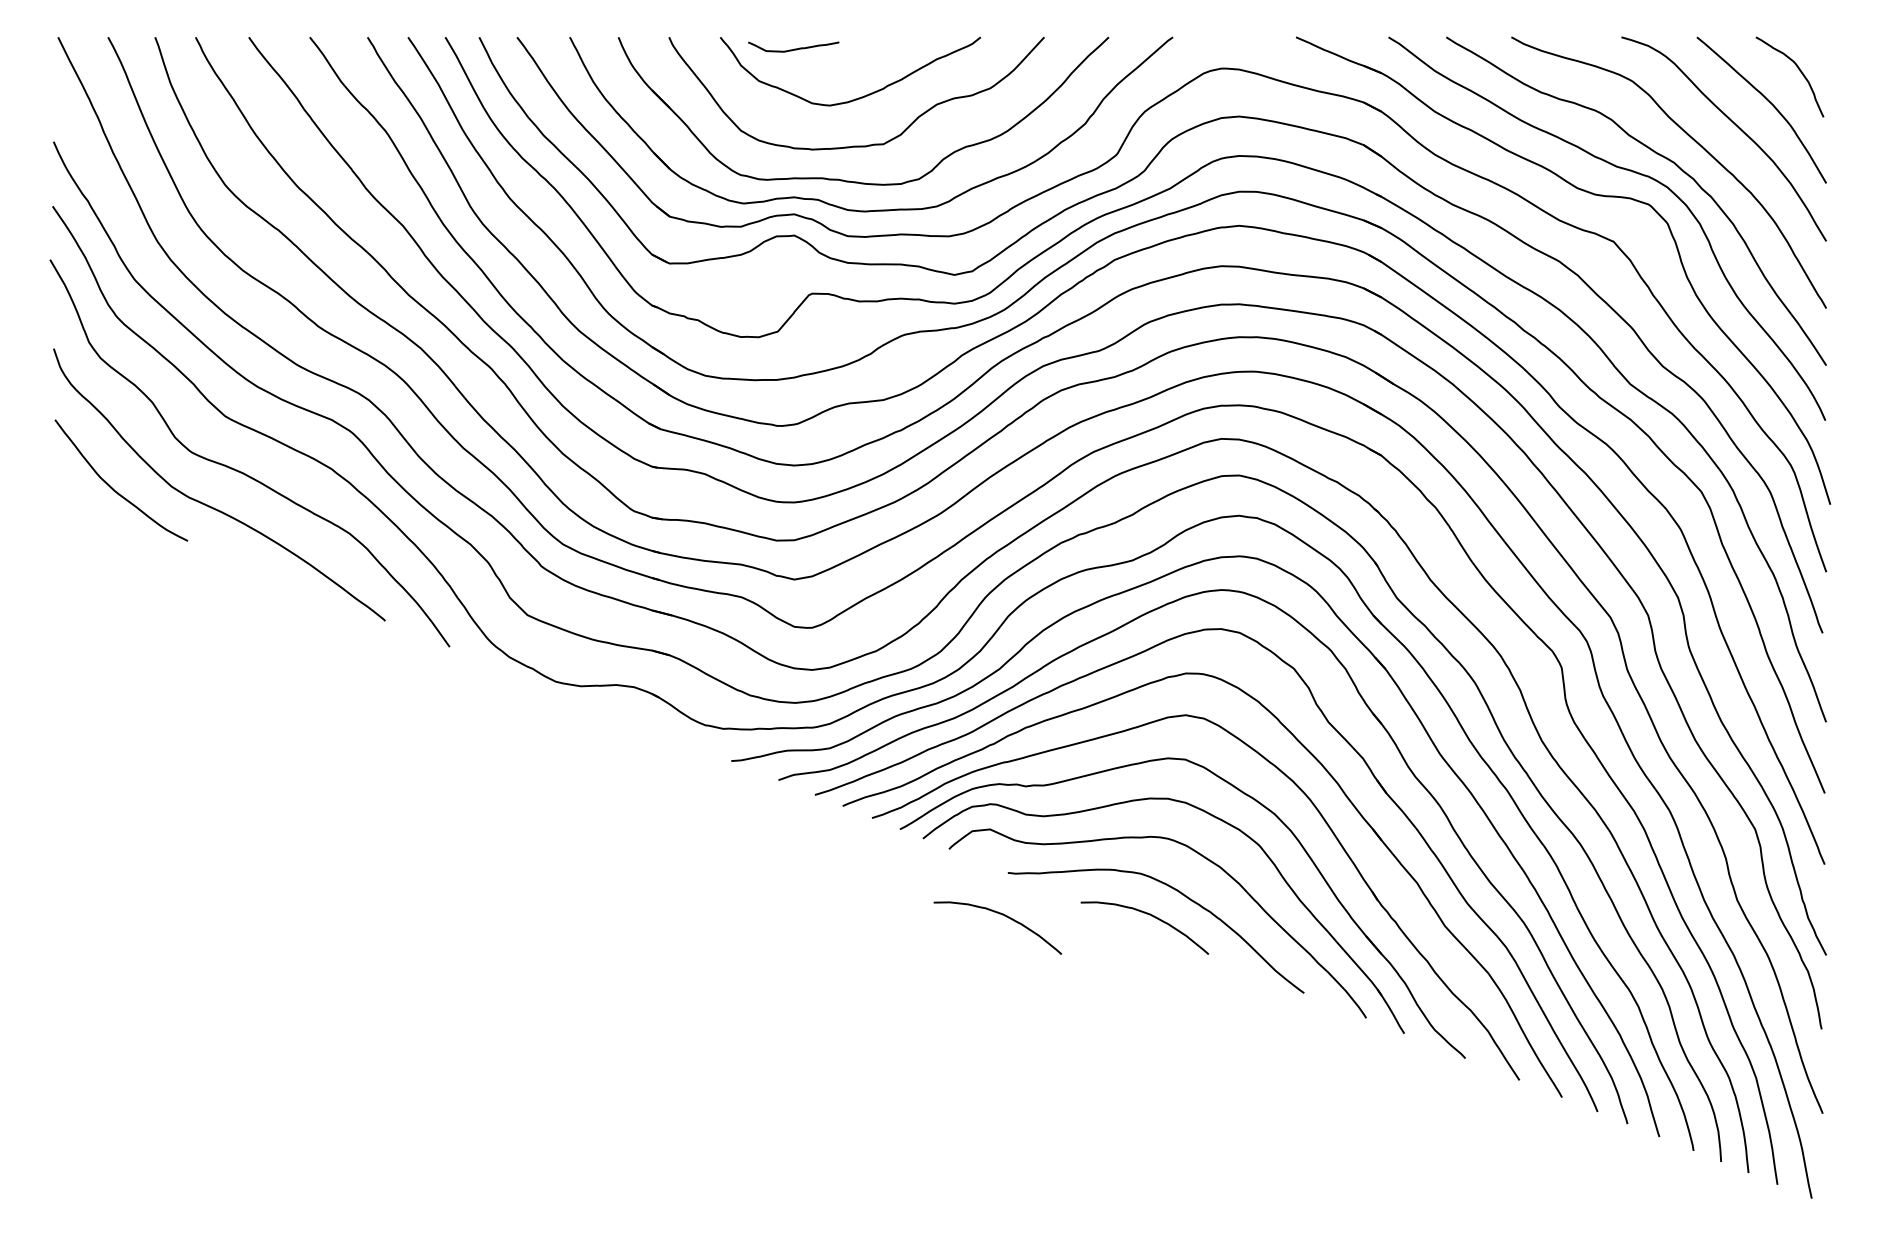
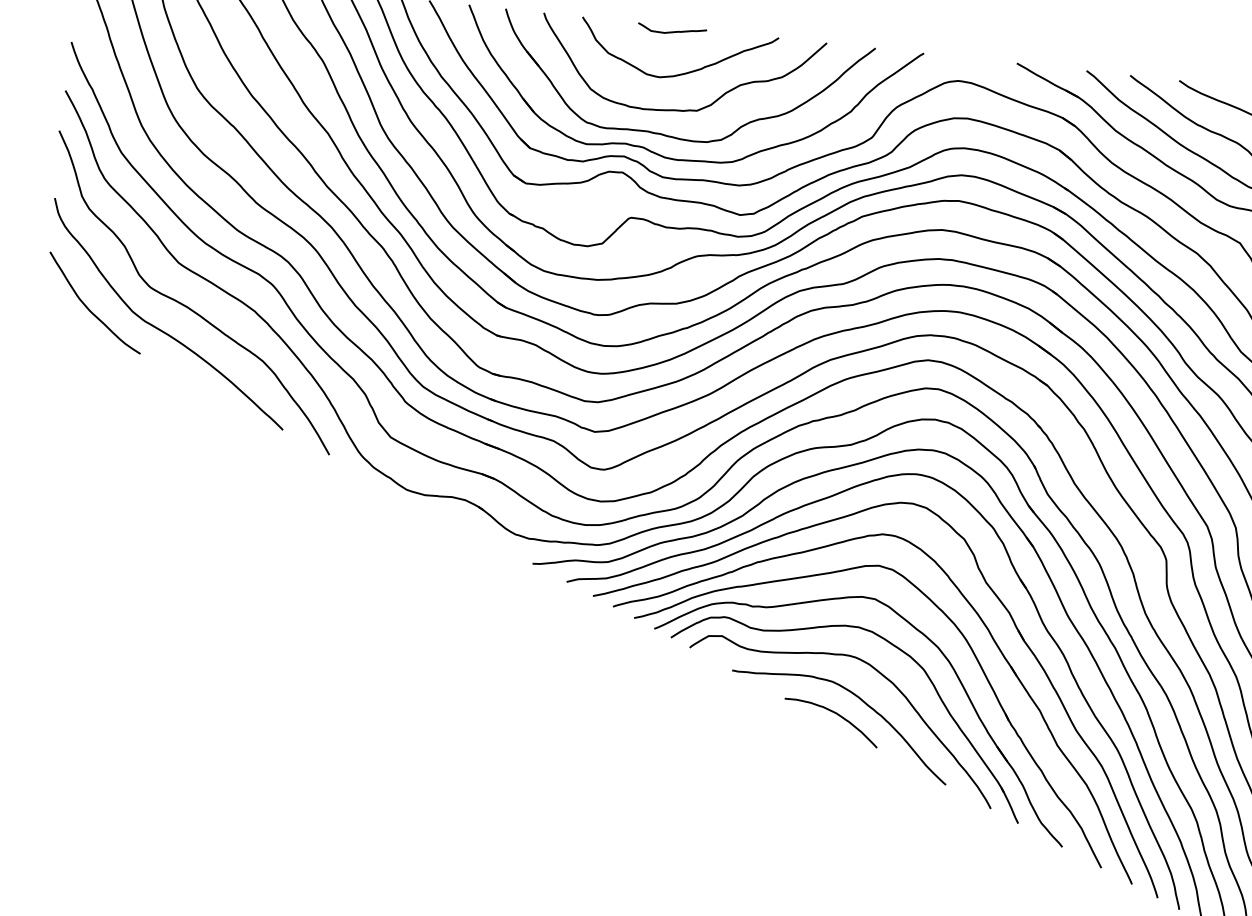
curve: (794, 48) -> (672, 31), moved
curve: (1002, 915) -> (724, 702), removed

